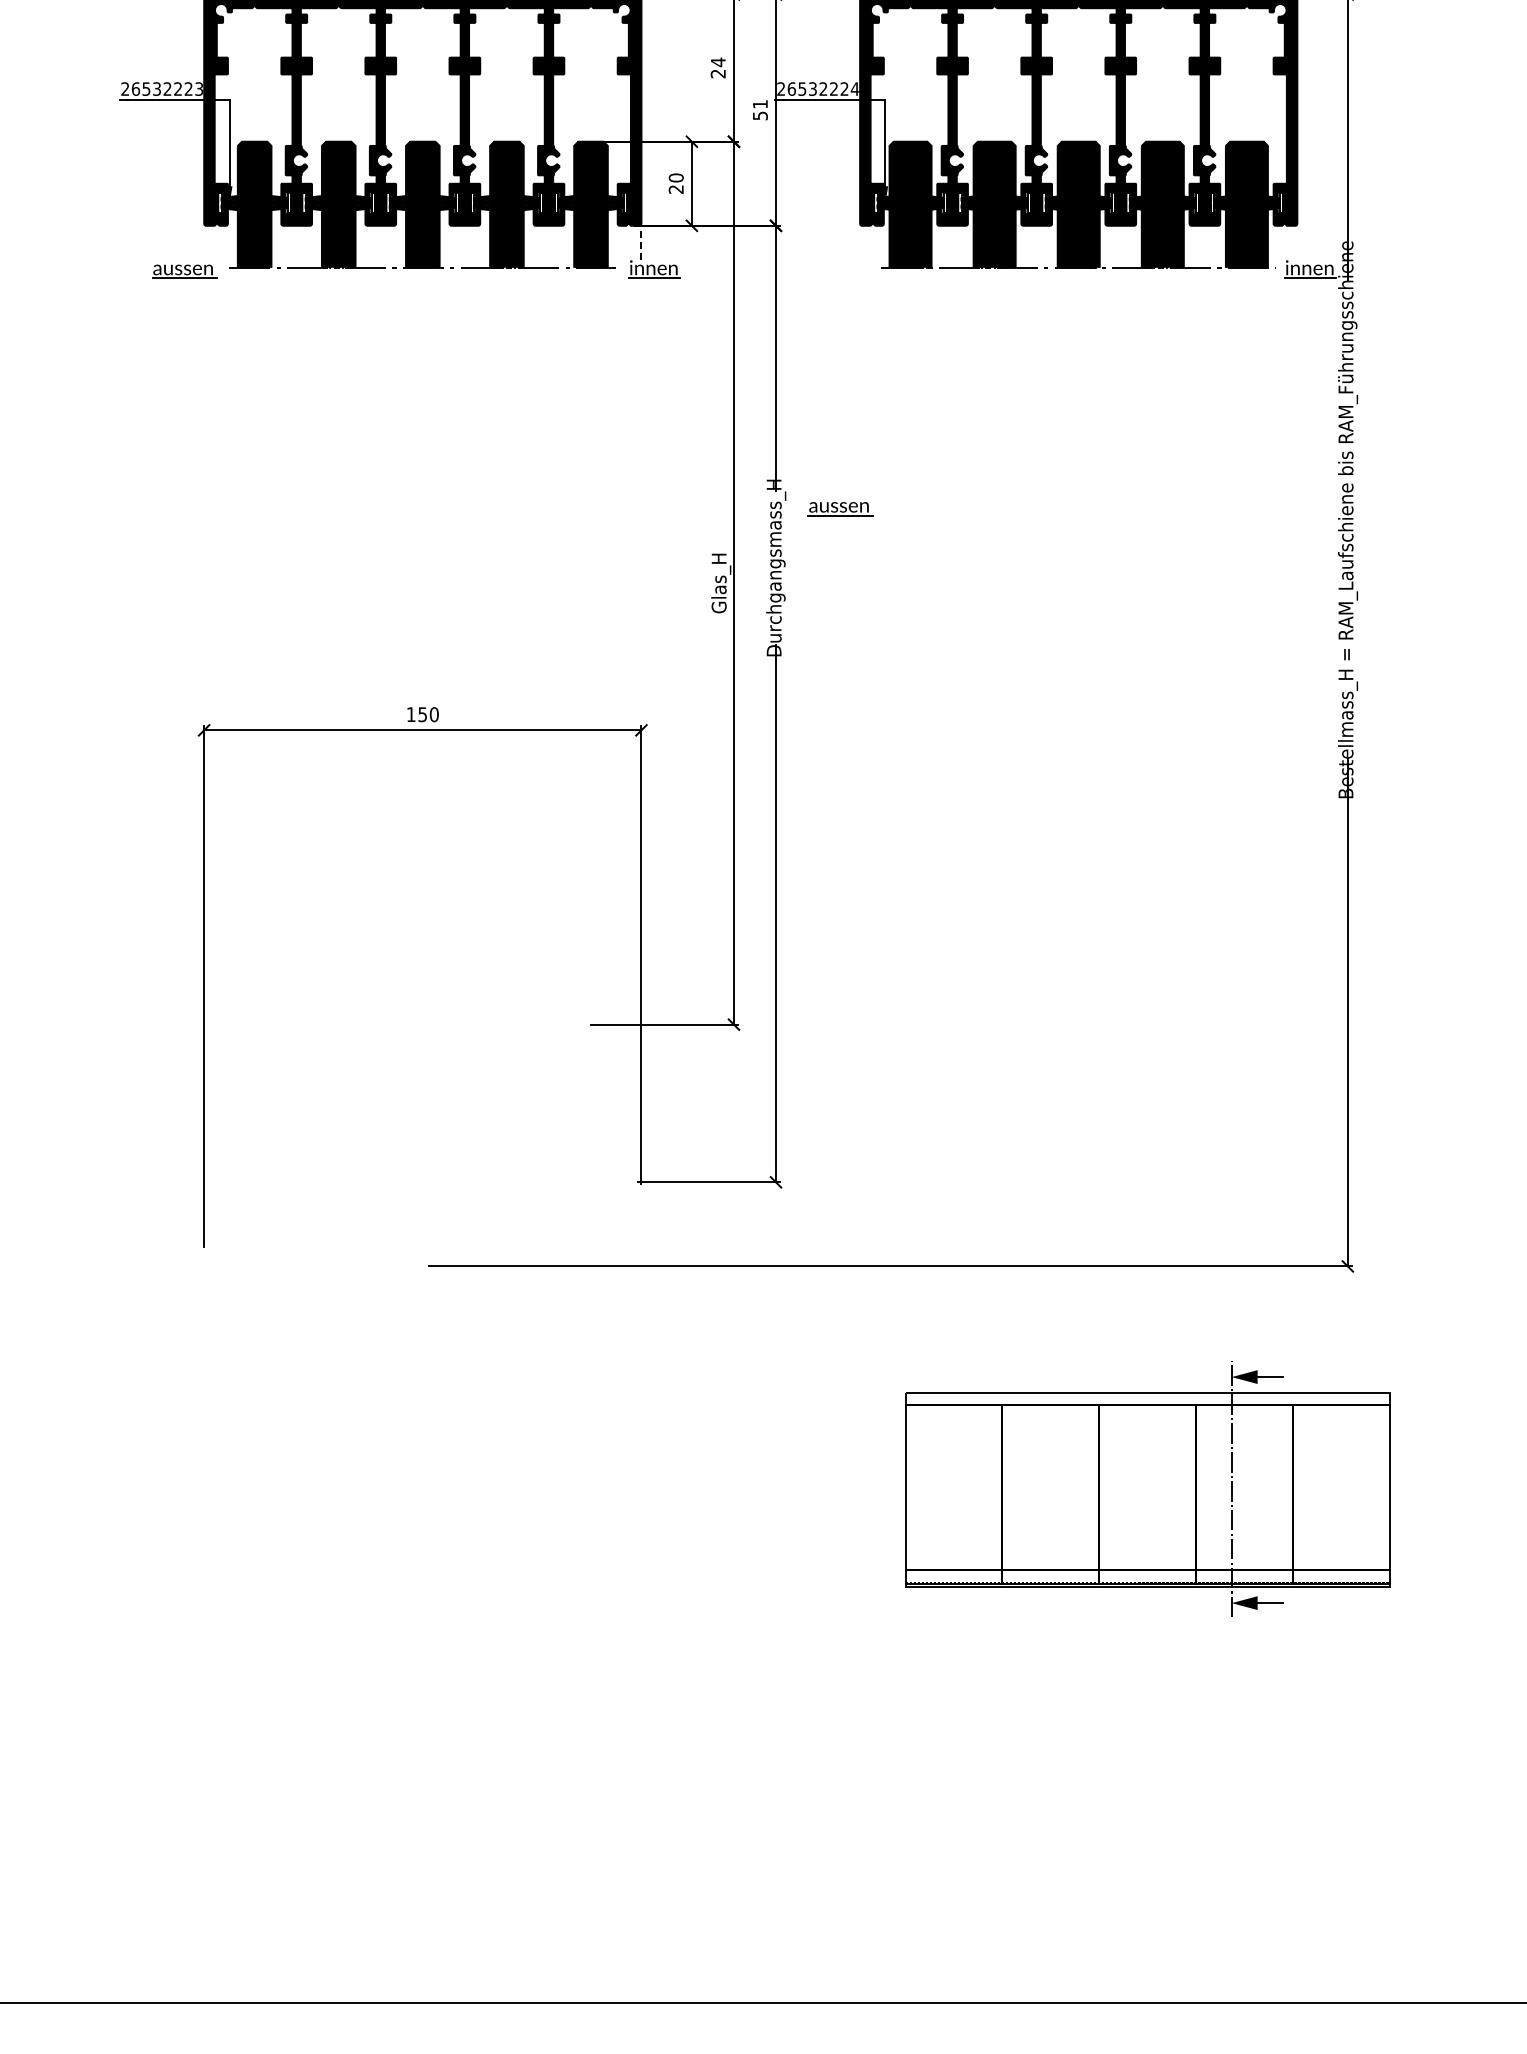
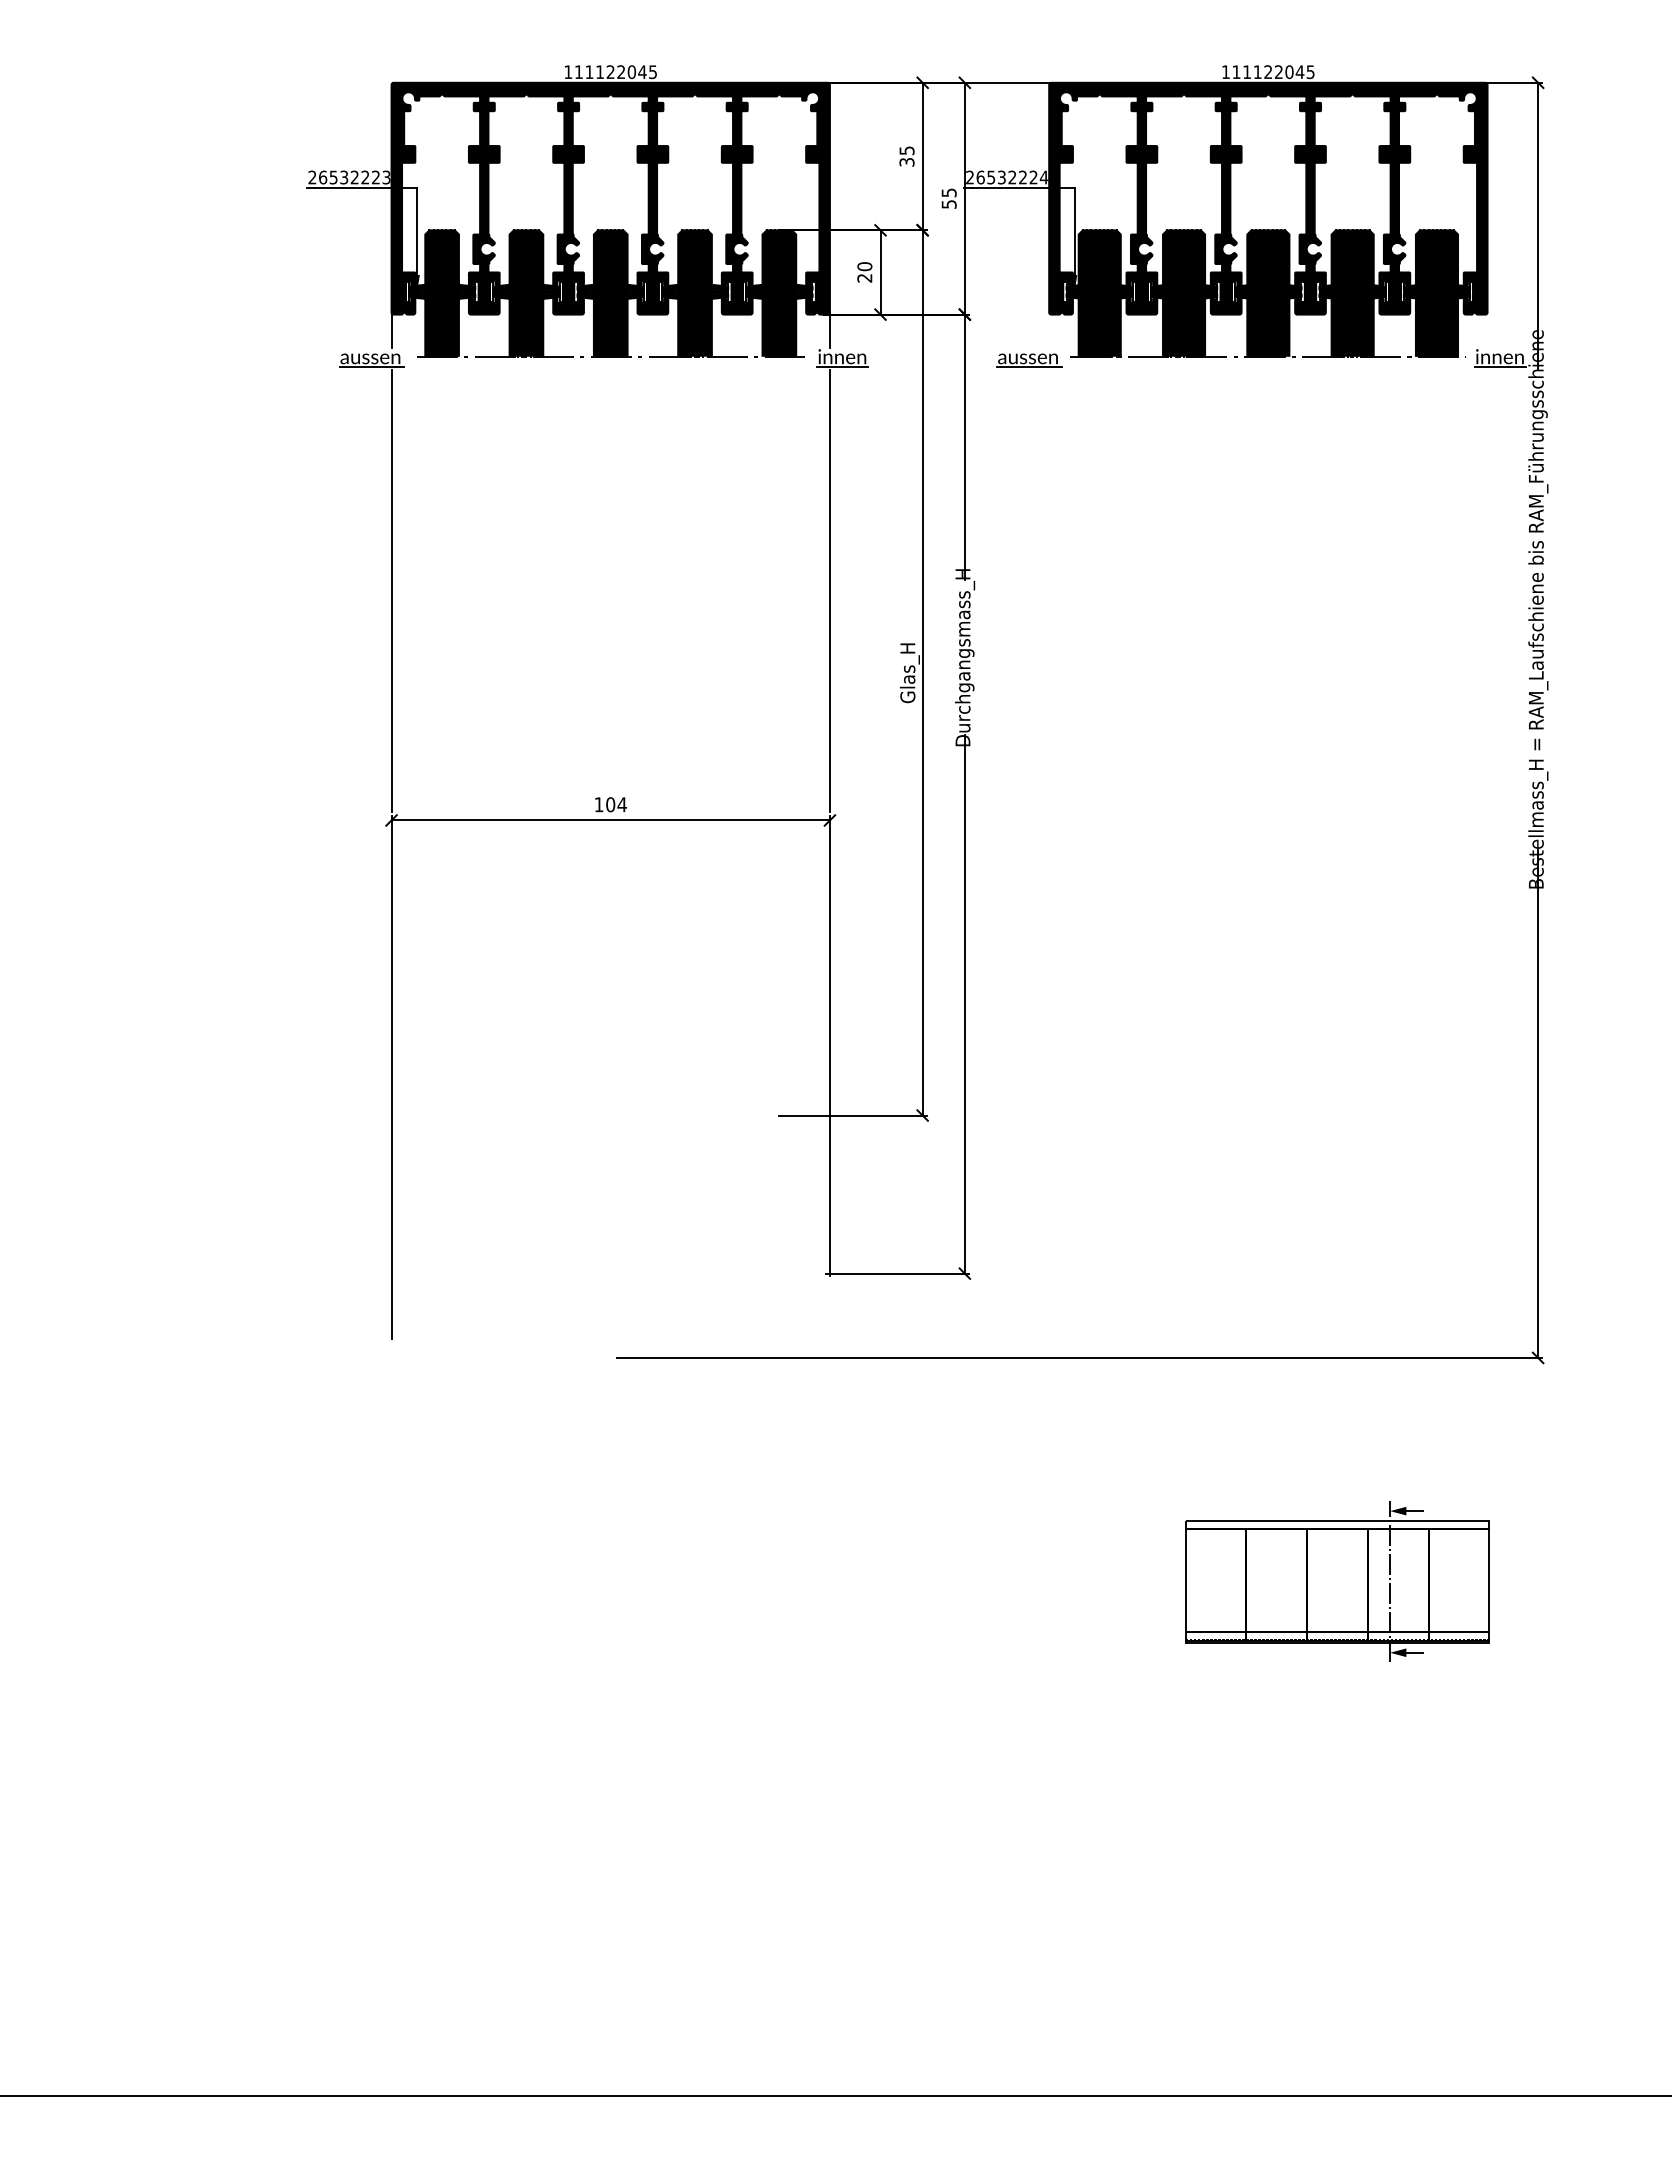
text: (717, 68) -> (906, 156), 24 -> 35
text: (759, 104) -> (948, 192), 51 -> 55
line: (204, 241) -> (391, 330), added
line: (641, 241) -> (829, 330), dashed -> solid
line: (204, 500) -> (391, 590), added
line: (641, 500) -> (829, 590), added
part: (840, 508) -> (1029, 360), moved
text: (428, 714) -> (616, 804), 150 -> 104
part: (1147, 1489) -> (1337, 1581), size x0.62

